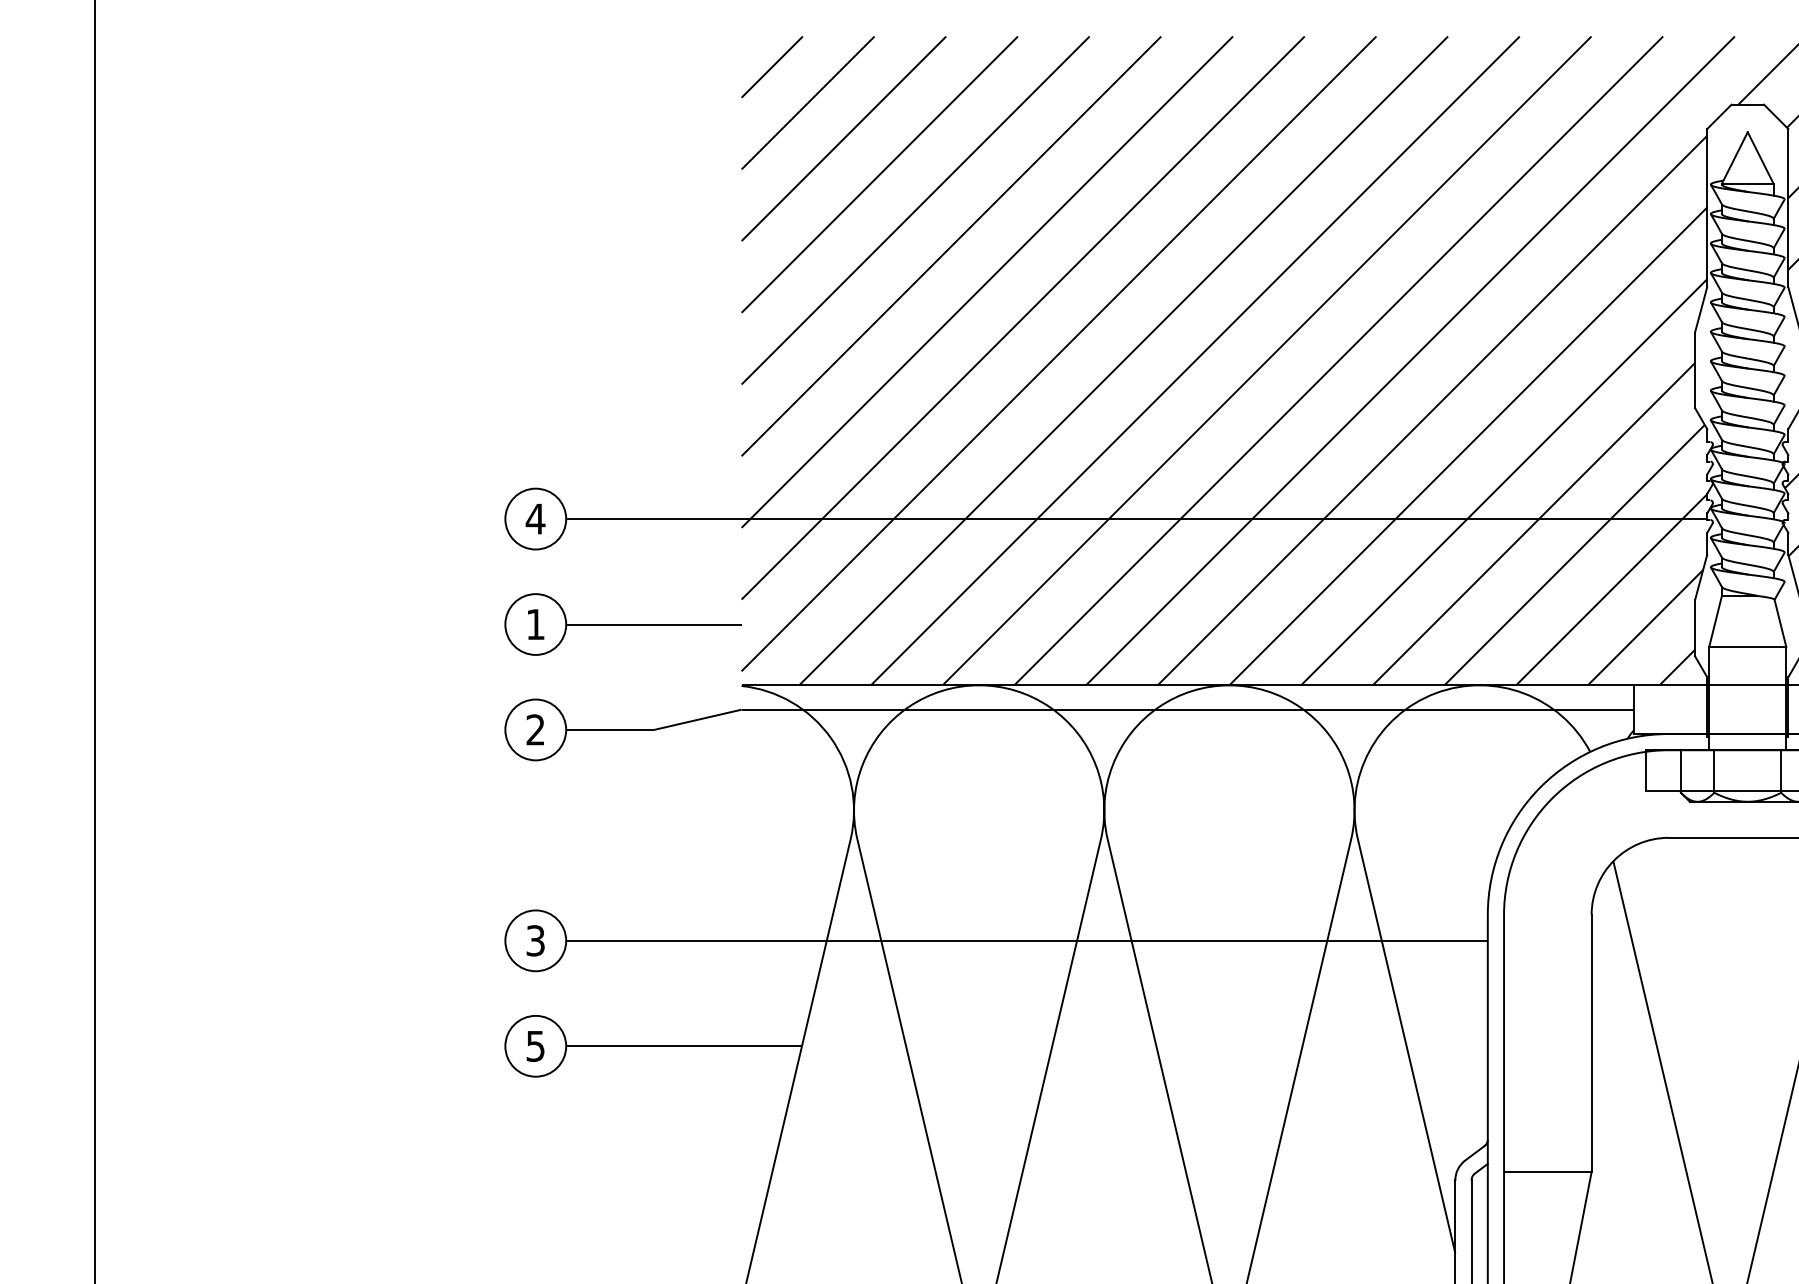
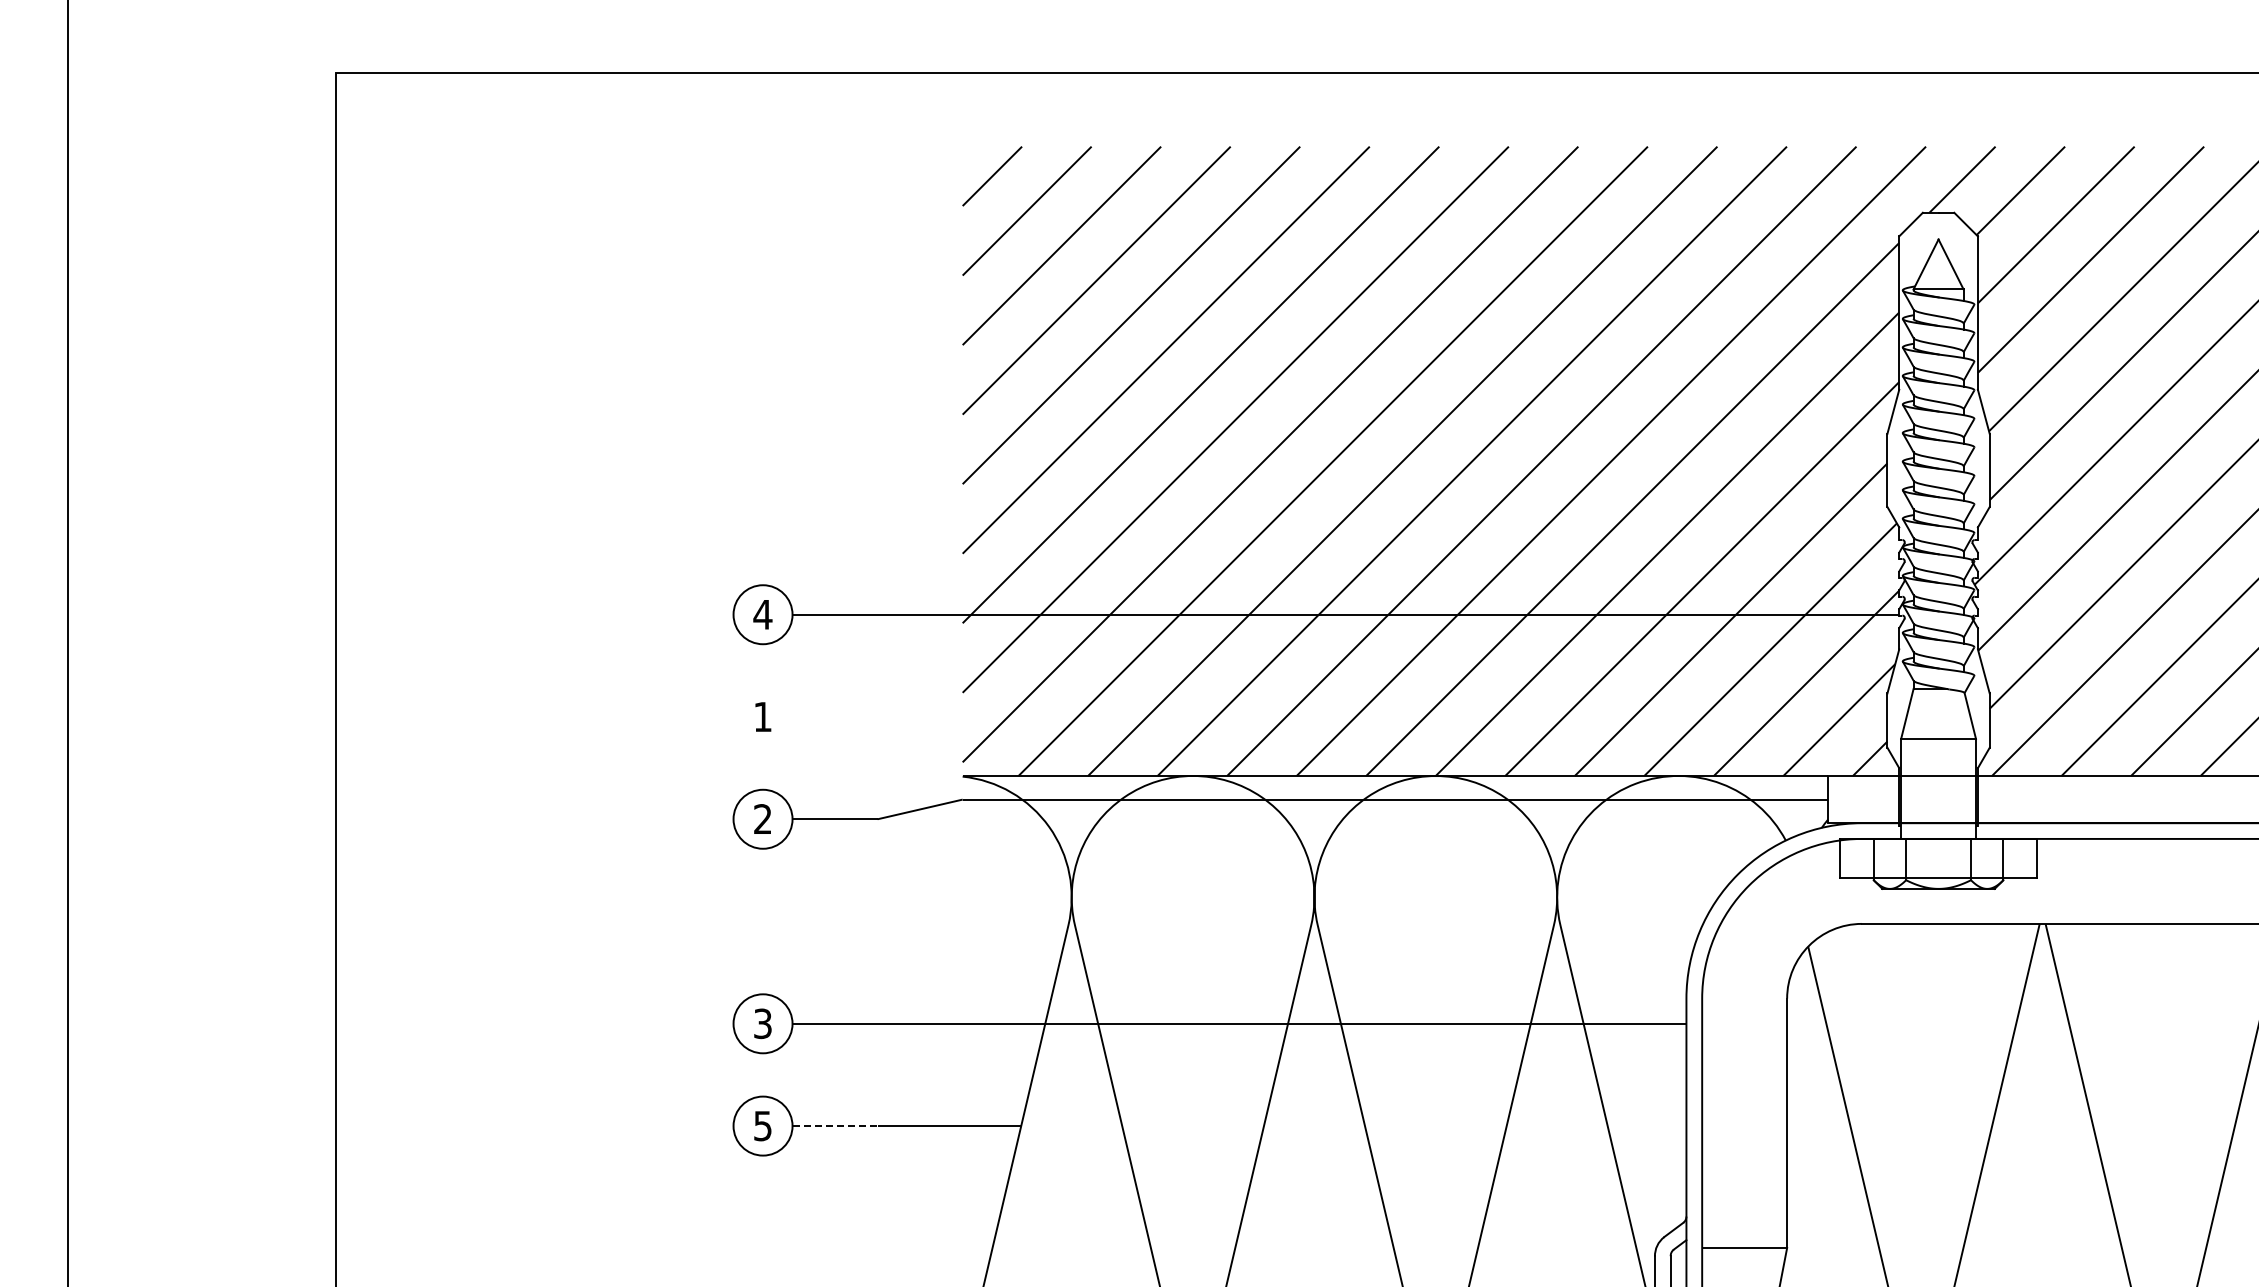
part: (622, 624) -> (847, 716), removed
line: (610, 1046) -> (835, 1126), solid -> dashed

